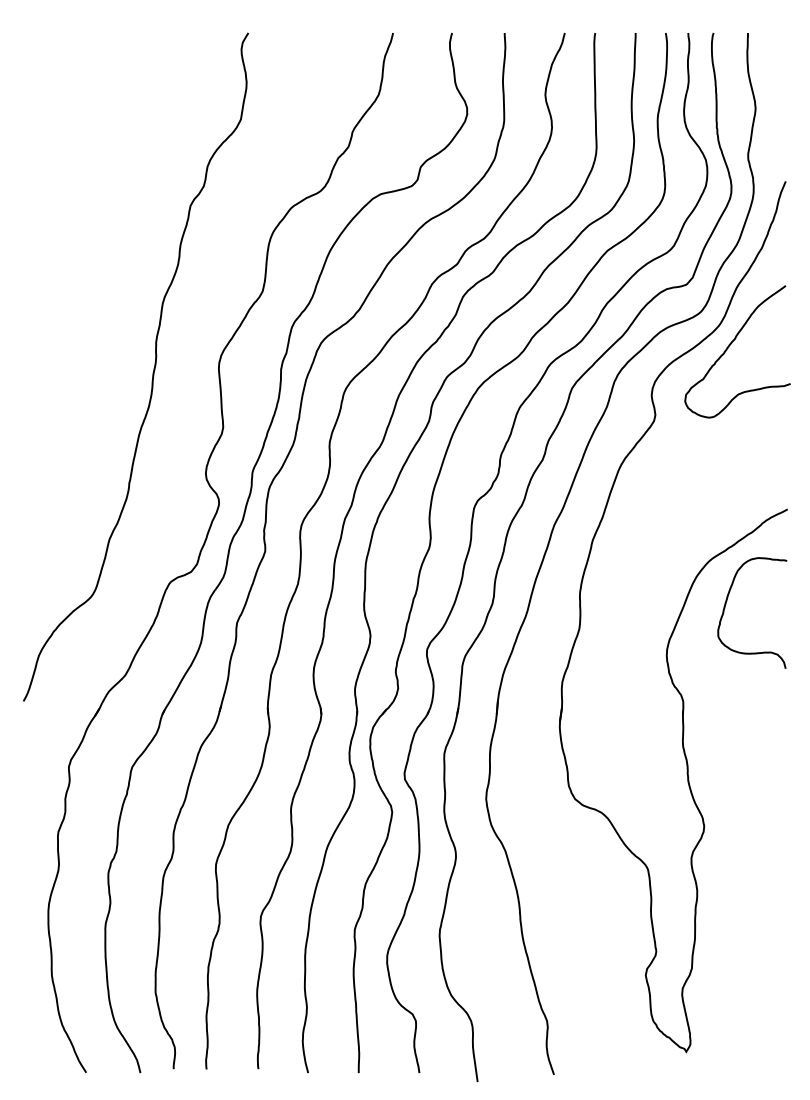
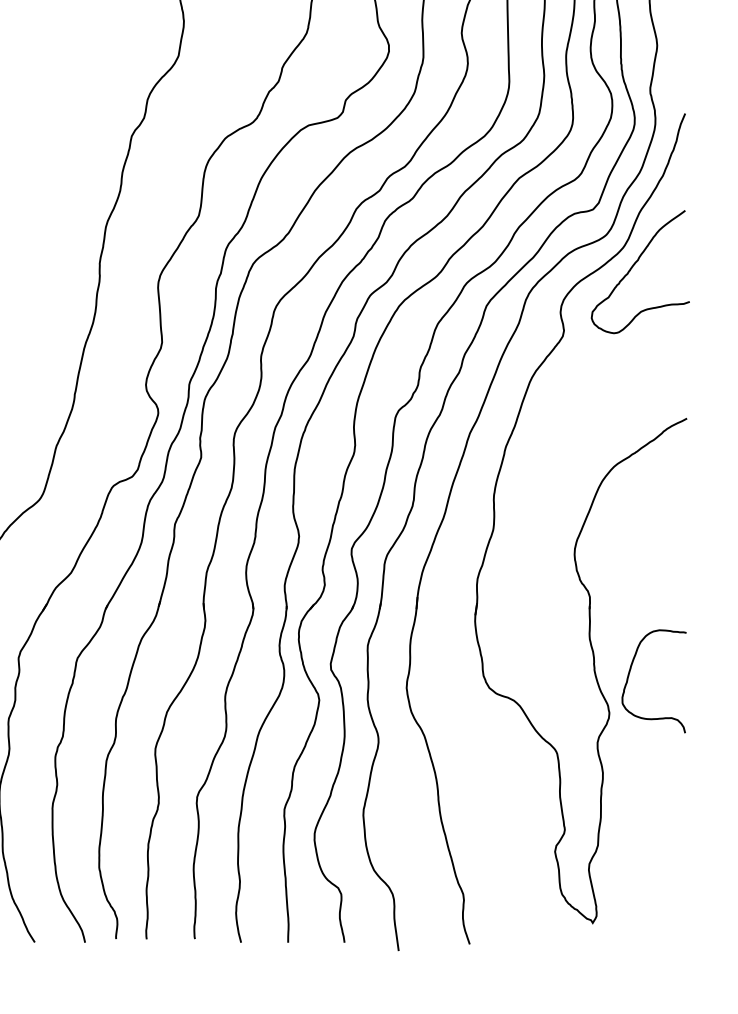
curve: (726, 604) -> (630, 673), moved

